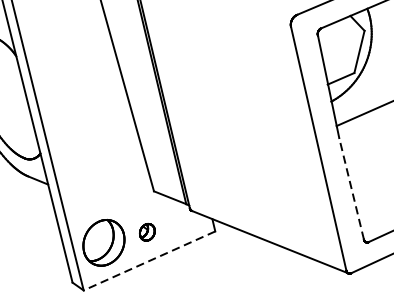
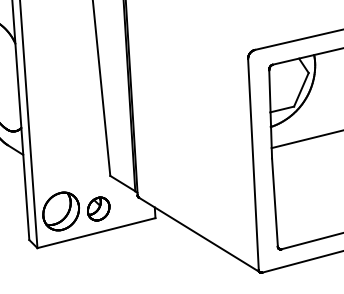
line: (351, 188) -> (274, 202), dashed -> solid
part: (146, 231) -> (98, 208), size x1.67
line: (149, 261) -> (96, 233), dashed -> solid

